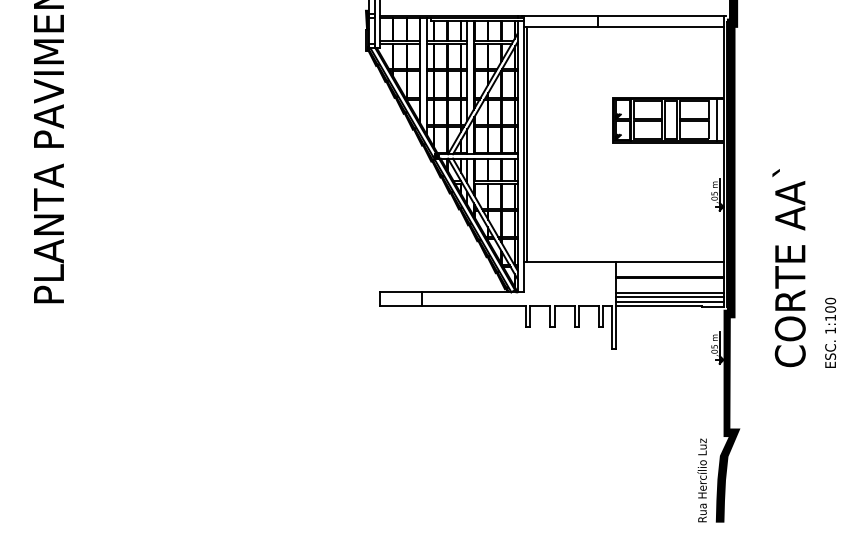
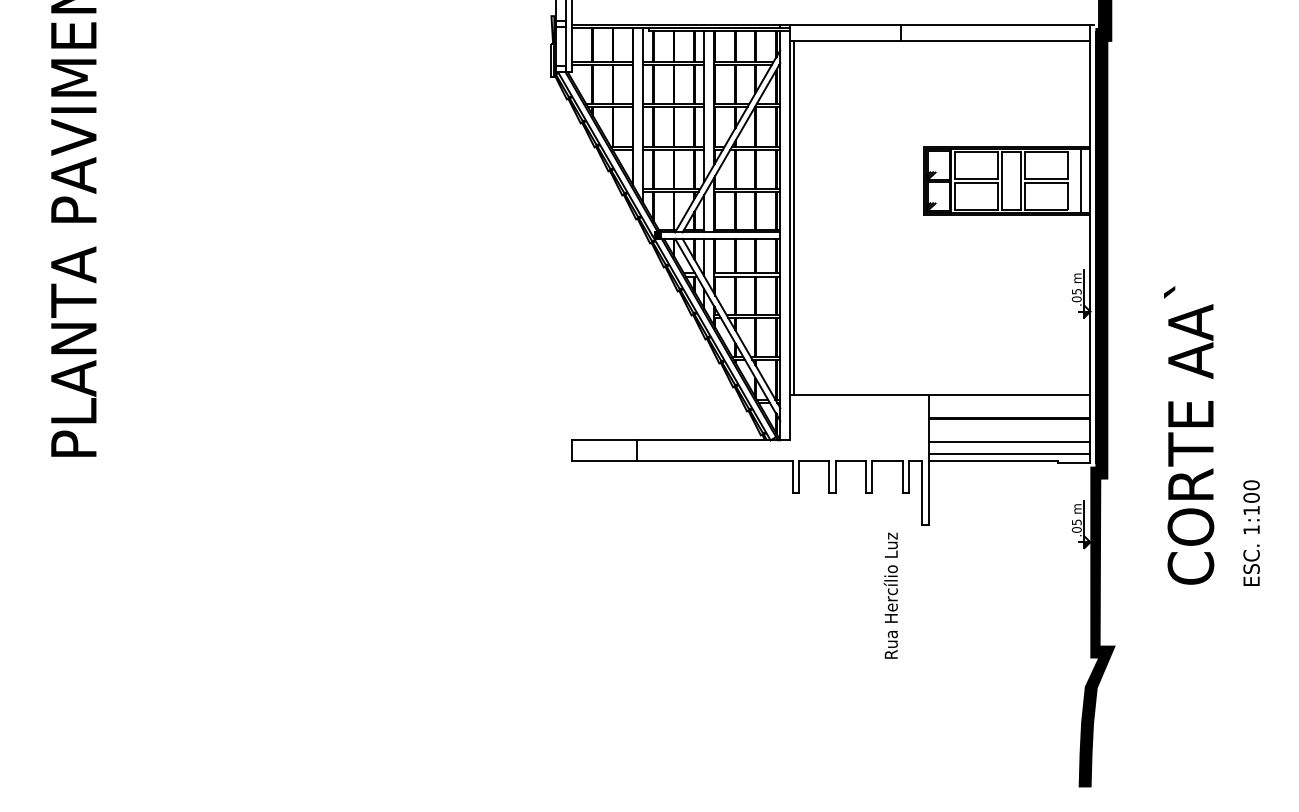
text: (804, 268) -> (1212, 436), moved
line: (669, 297) -> (1008, 448), removed
text: (701, 480) -> (889, 595), moved

